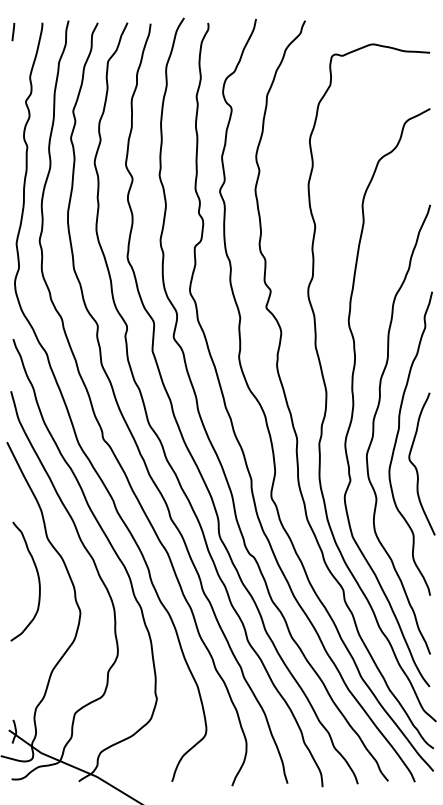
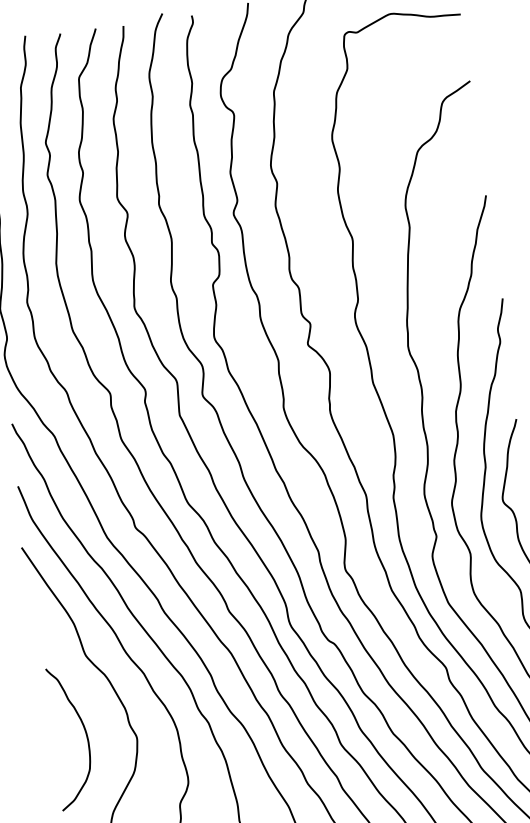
curve: (37, 577) -> (84, 730), moved

